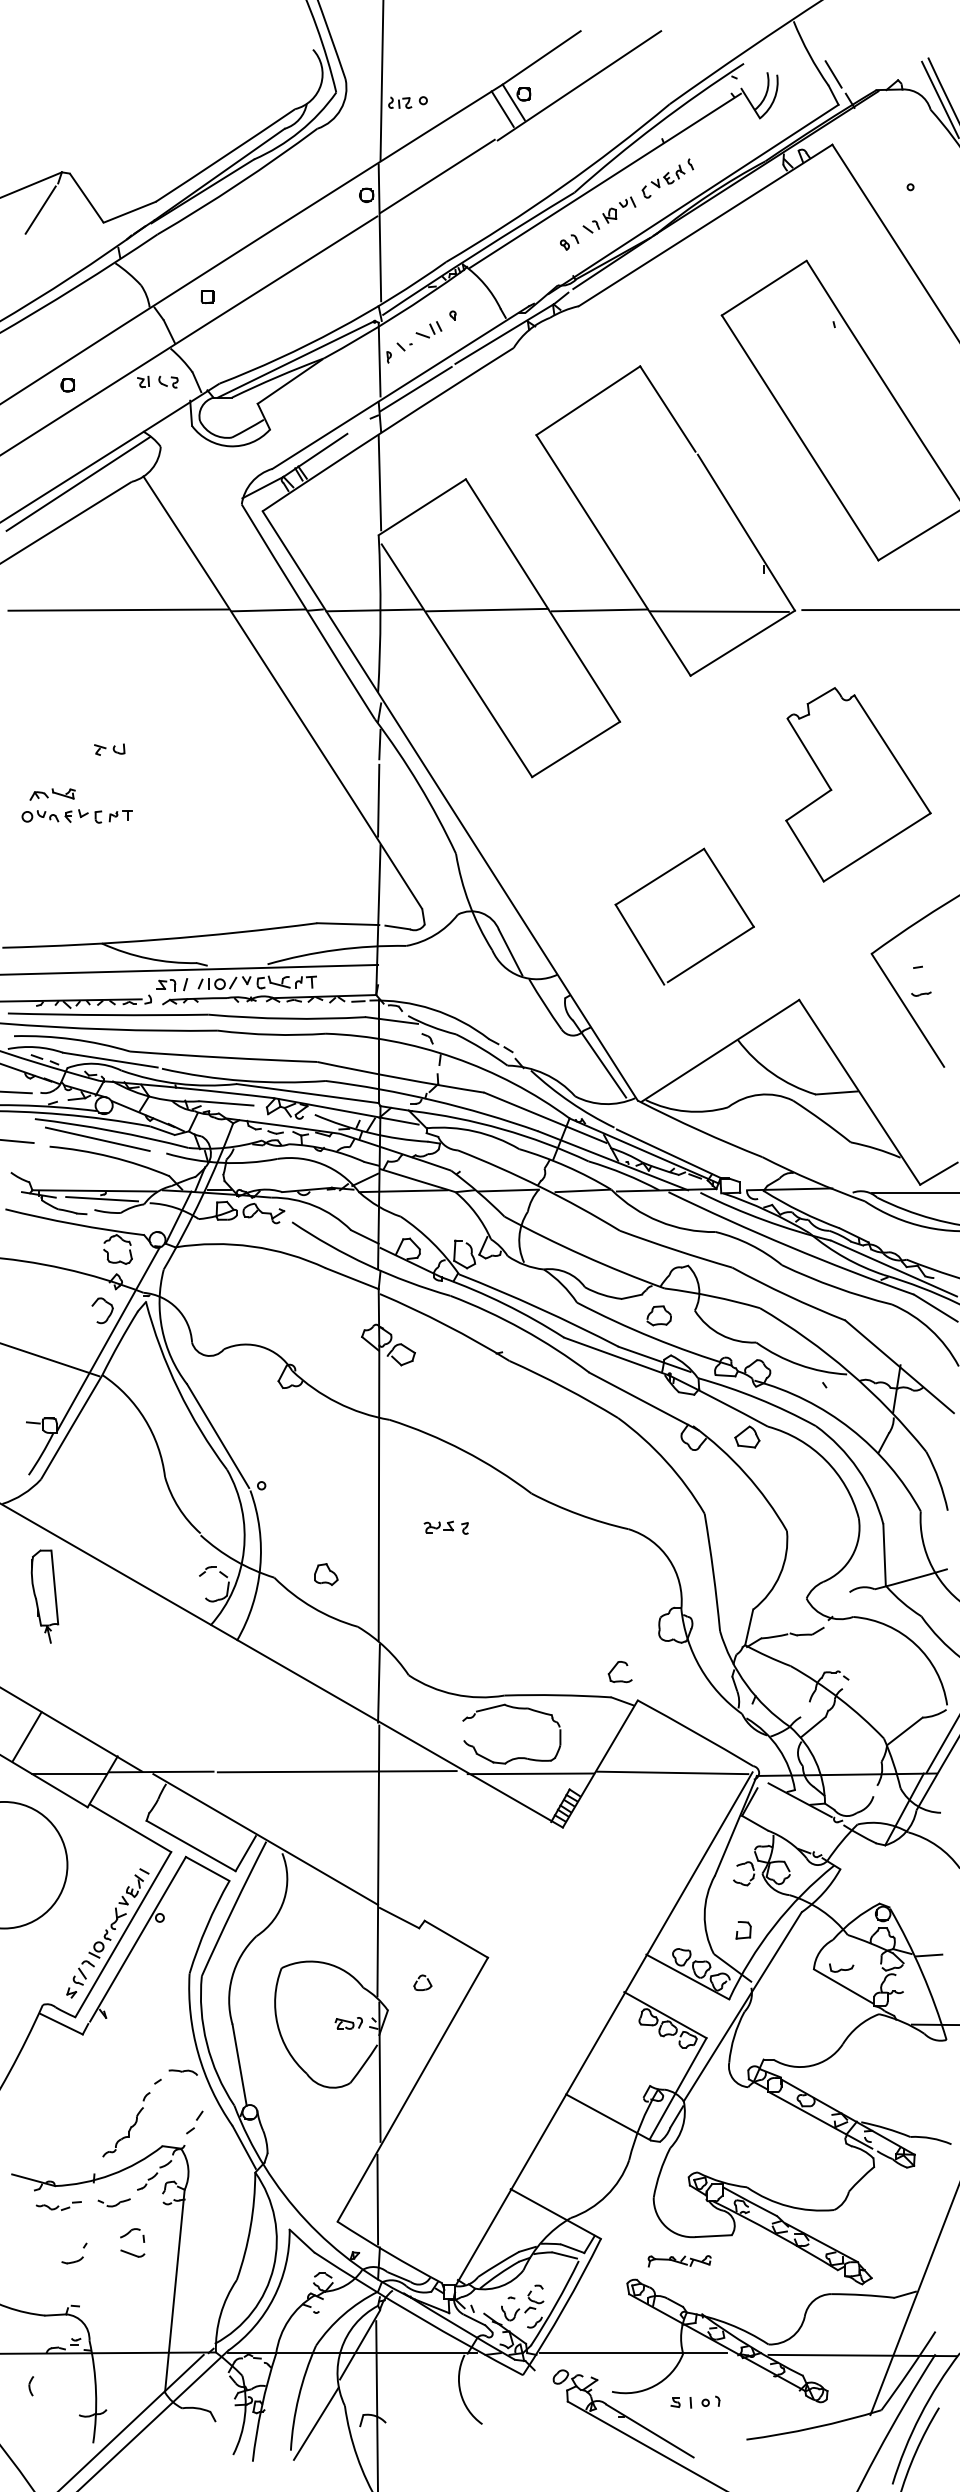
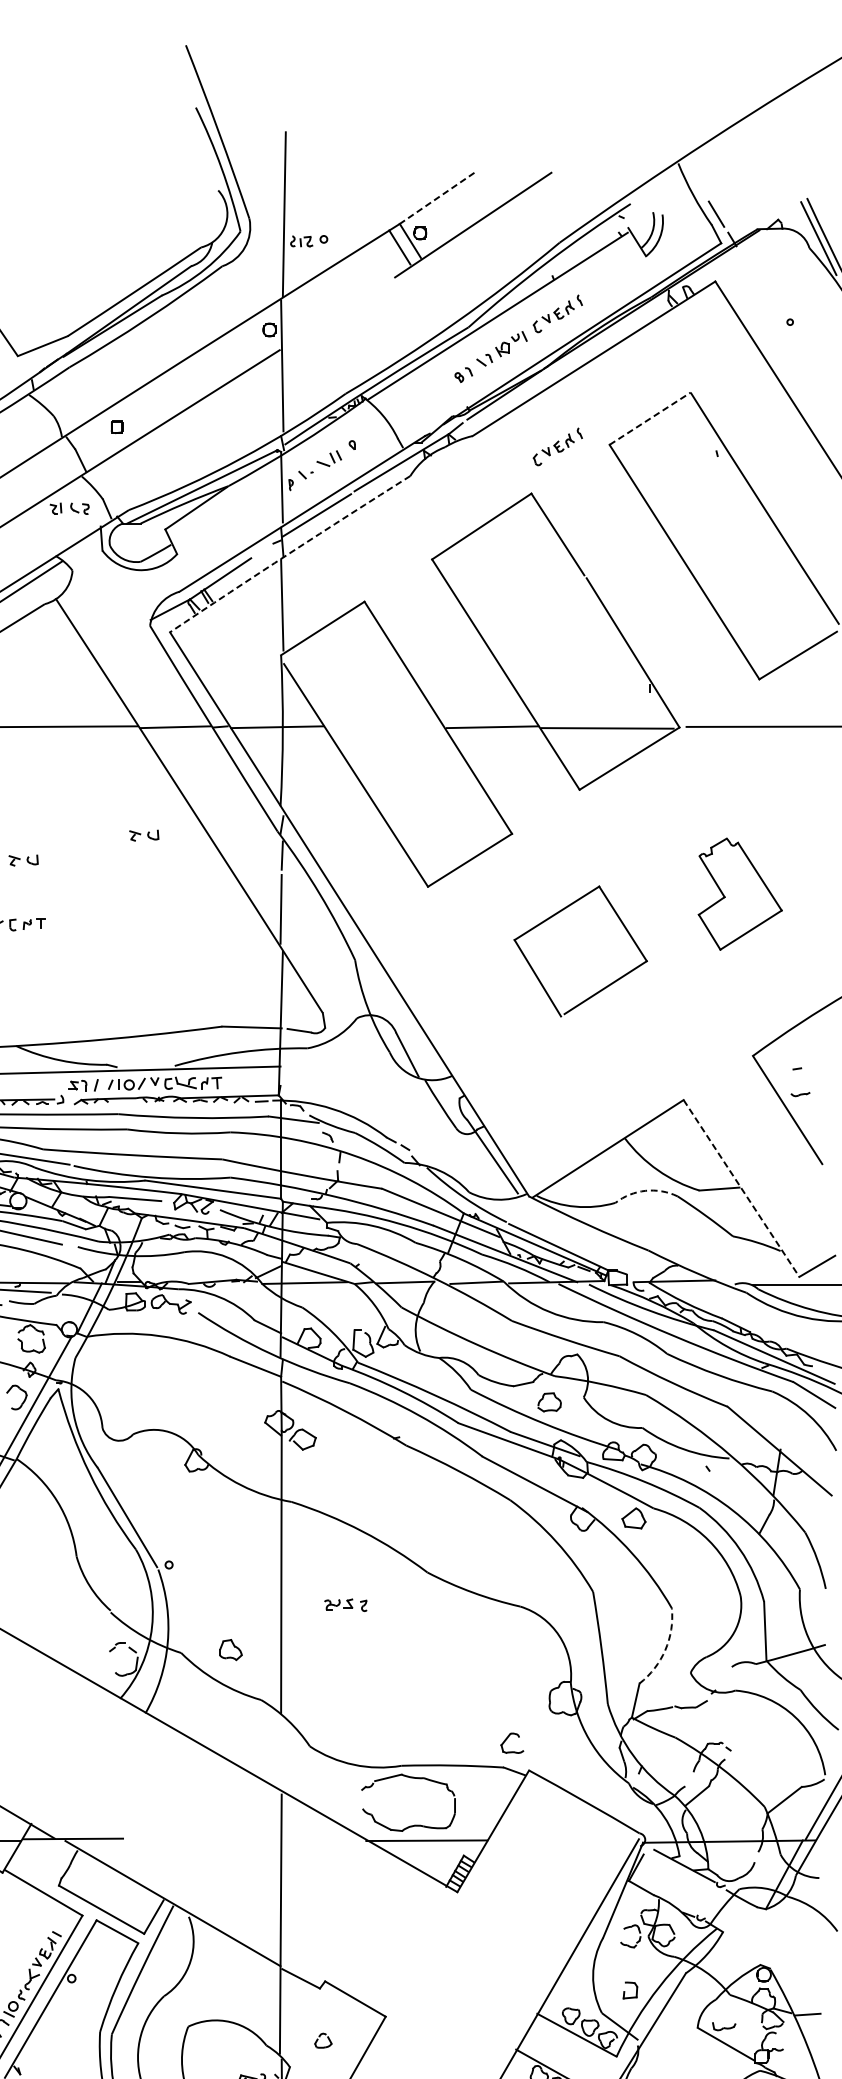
line: (541, 58) -> (436, 198), solid -> dashed
line: (437, 175) -> (337, 310), removed
line: (764, 287) -> (650, 418), solid -> dashed
part: (667, 317) -> (557, 446), added
arc: (387, 428) -> (289, 553), solid -> dashed
line: (487, 609) -> (385, 726), removed
part: (235, 723) -> (144, 835), added
part: (858, 784) -> (740, 893), size x0.6
part: (708, 954) -> (603, 987), moved
line: (859, 1092) -> (741, 1188), solid -> dashed
arc: (759, 1094) -> (645, 1190), solid -> dashed
arc: (780, 1574) -> (665, 1649), solid -> dashed
line: (378, 1683) -> (280, 1754), removed
line: (336, 1771) -> (240, 1838), removed
line: (672, 1772) -> (562, 1839), removed

